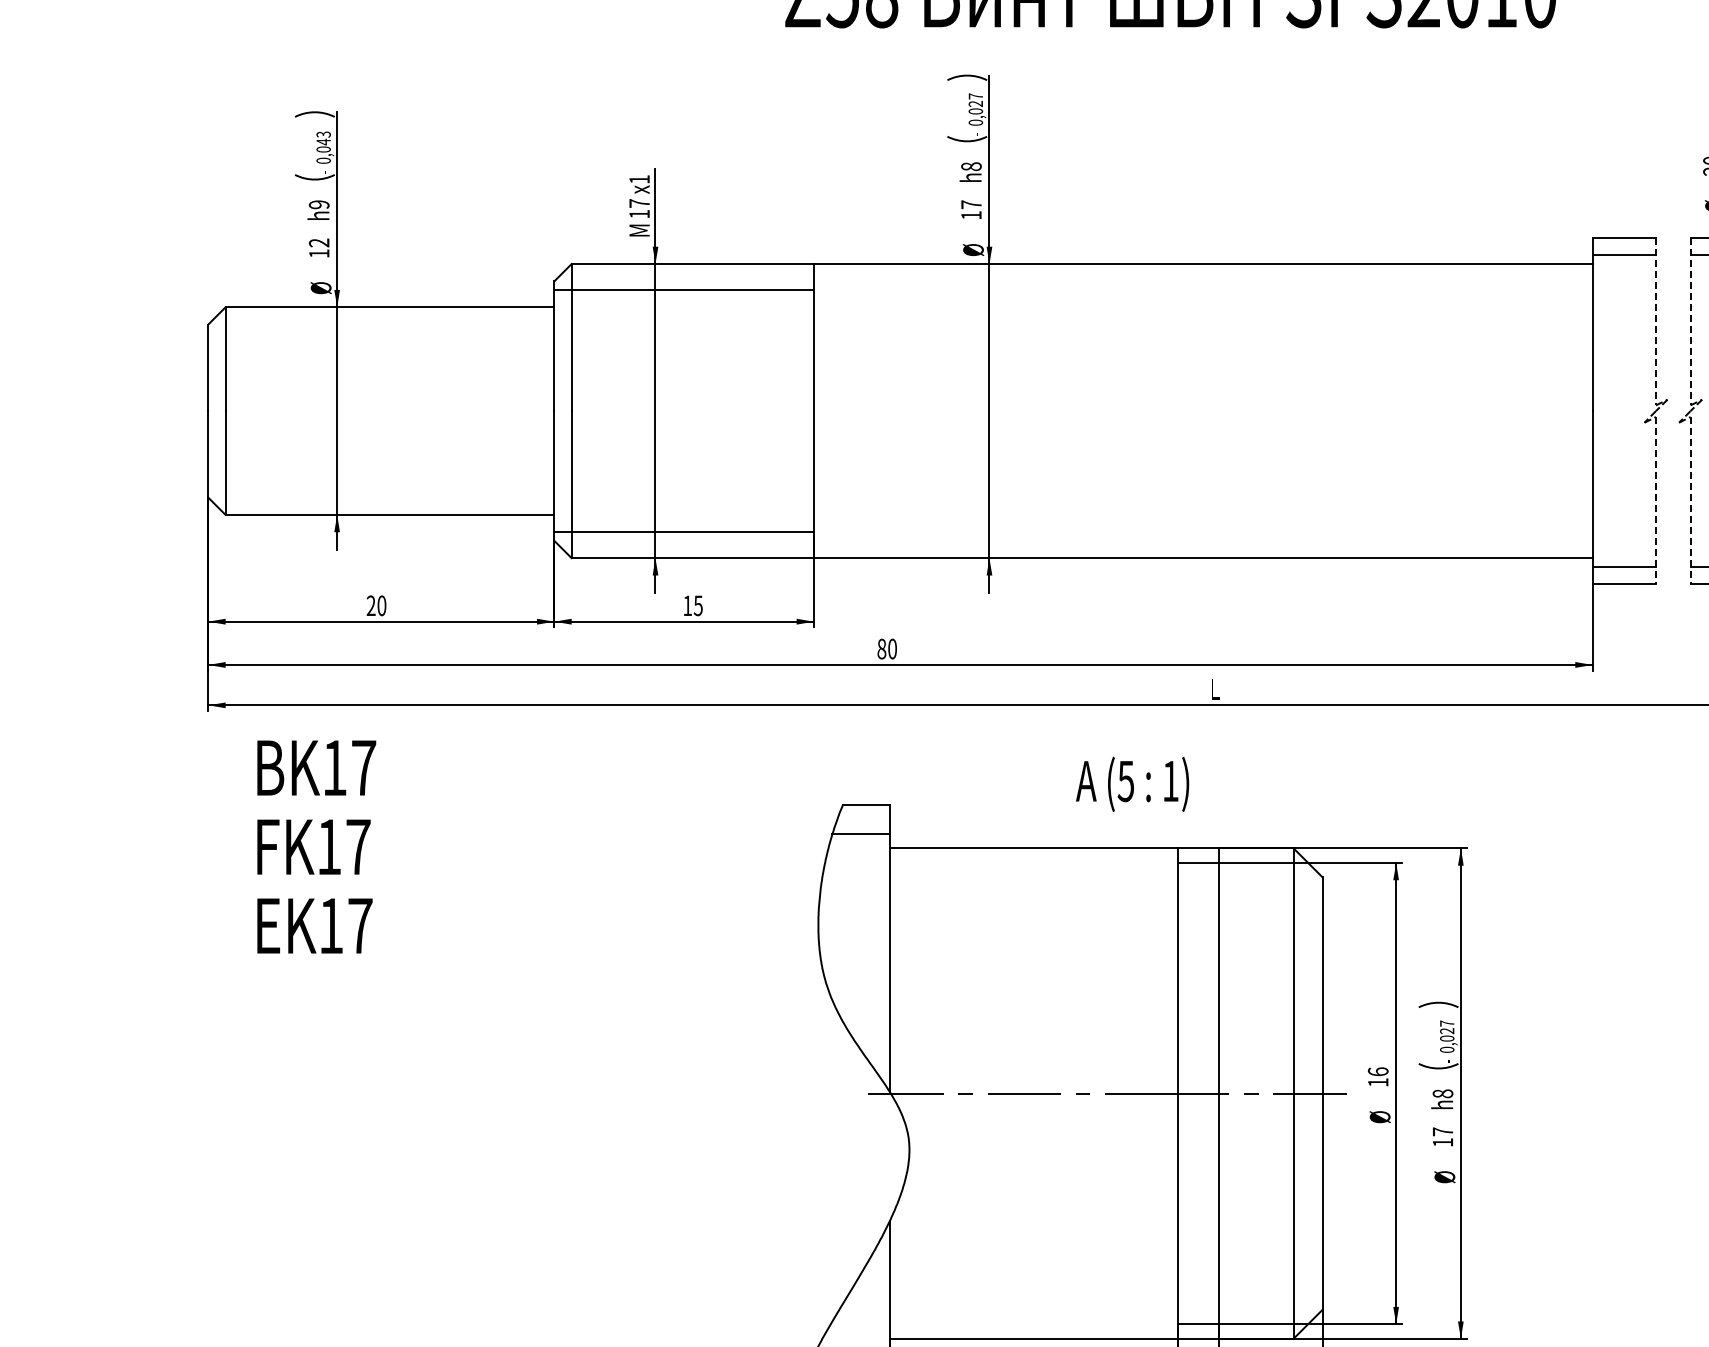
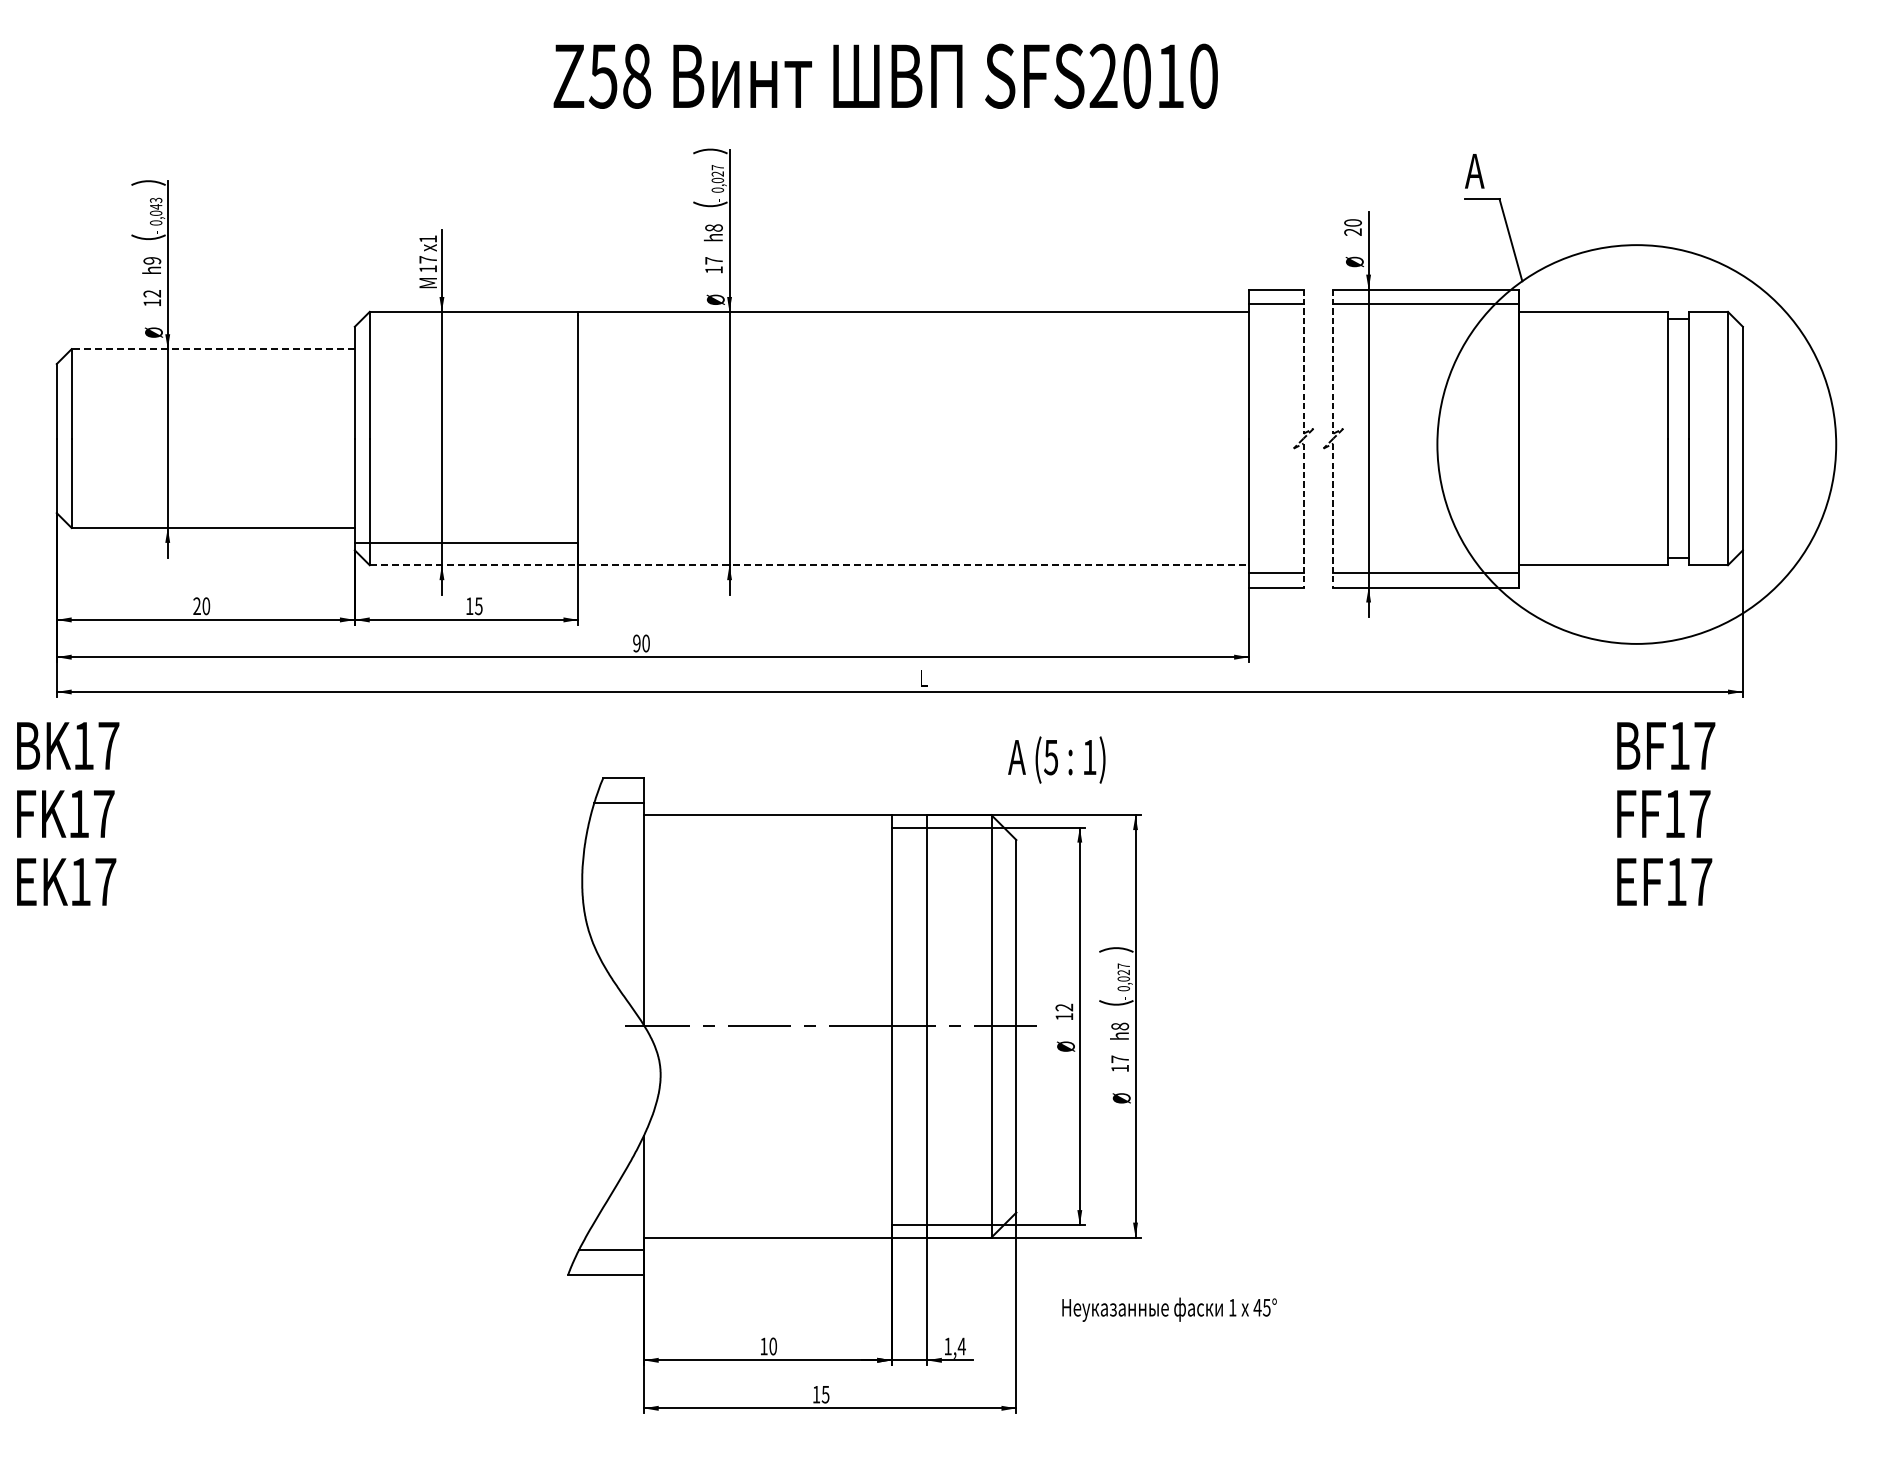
line: (684, 290) -> (466, 334), removed
line: (390, 307) -> (213, 349), solid -> dashed
line: (1082, 558) -> (809, 565), solid -> dashed
text: (881, 649) -> (636, 643), 80 -> 90
text: (1132, 783) -> (1056, 759), moved
text: (317, 846) -> (68, 813), moved
text: (1378, 1071) -> (1064, 1007), 16 -> 12

